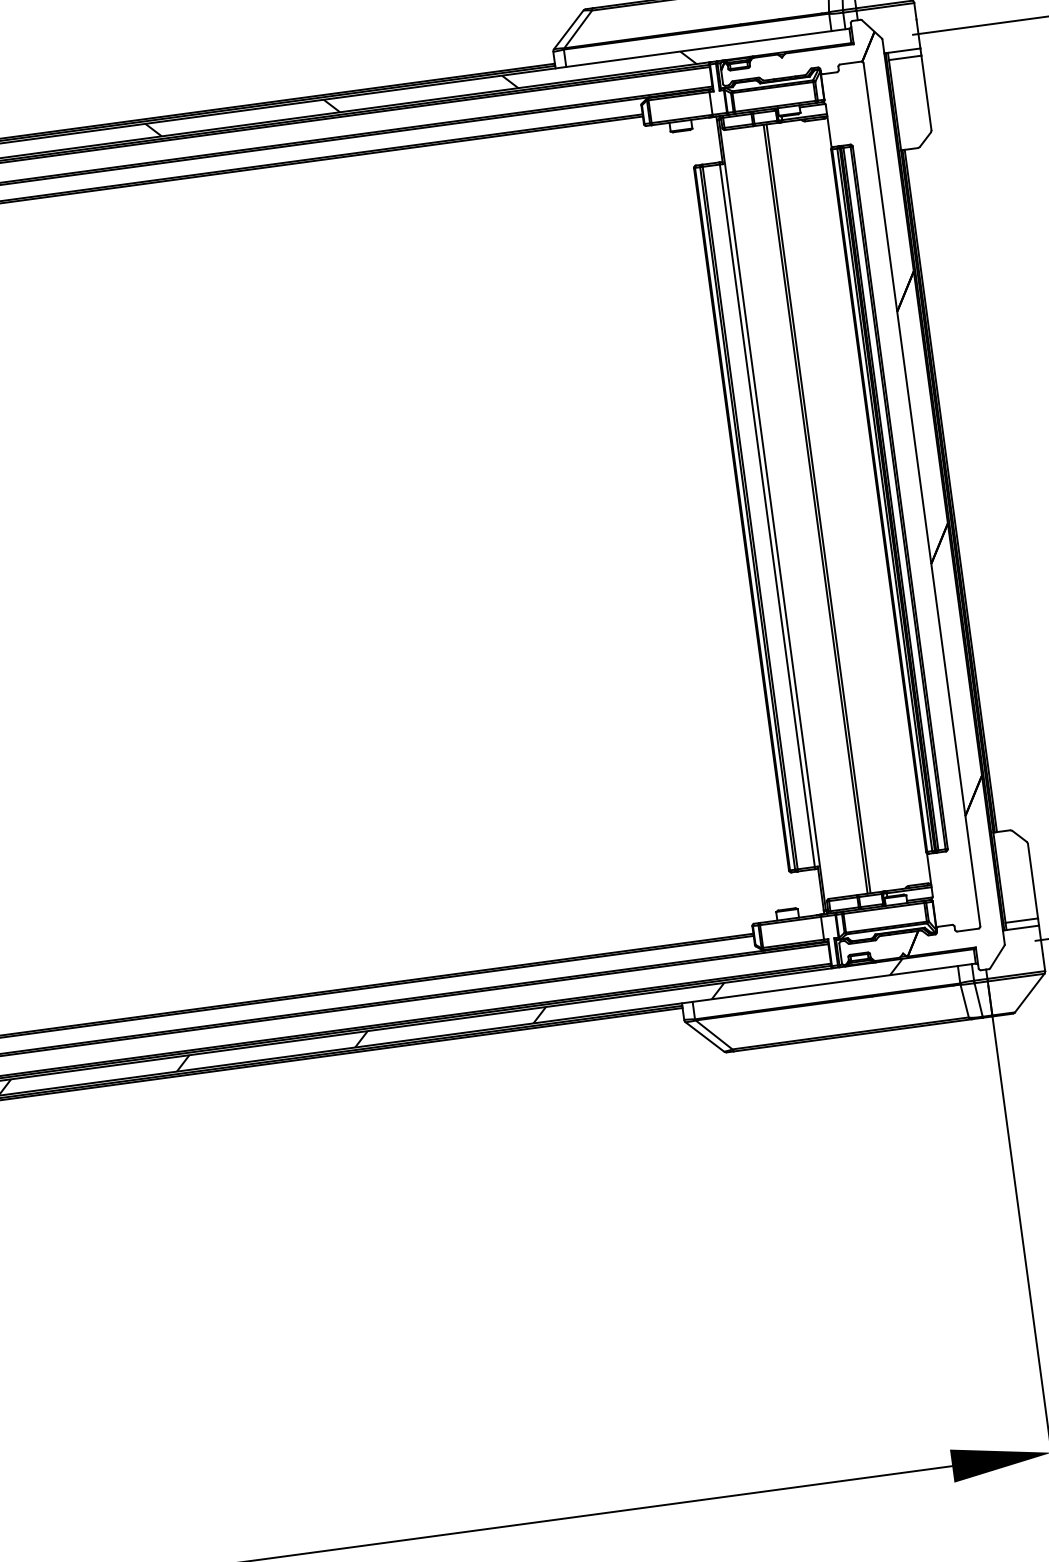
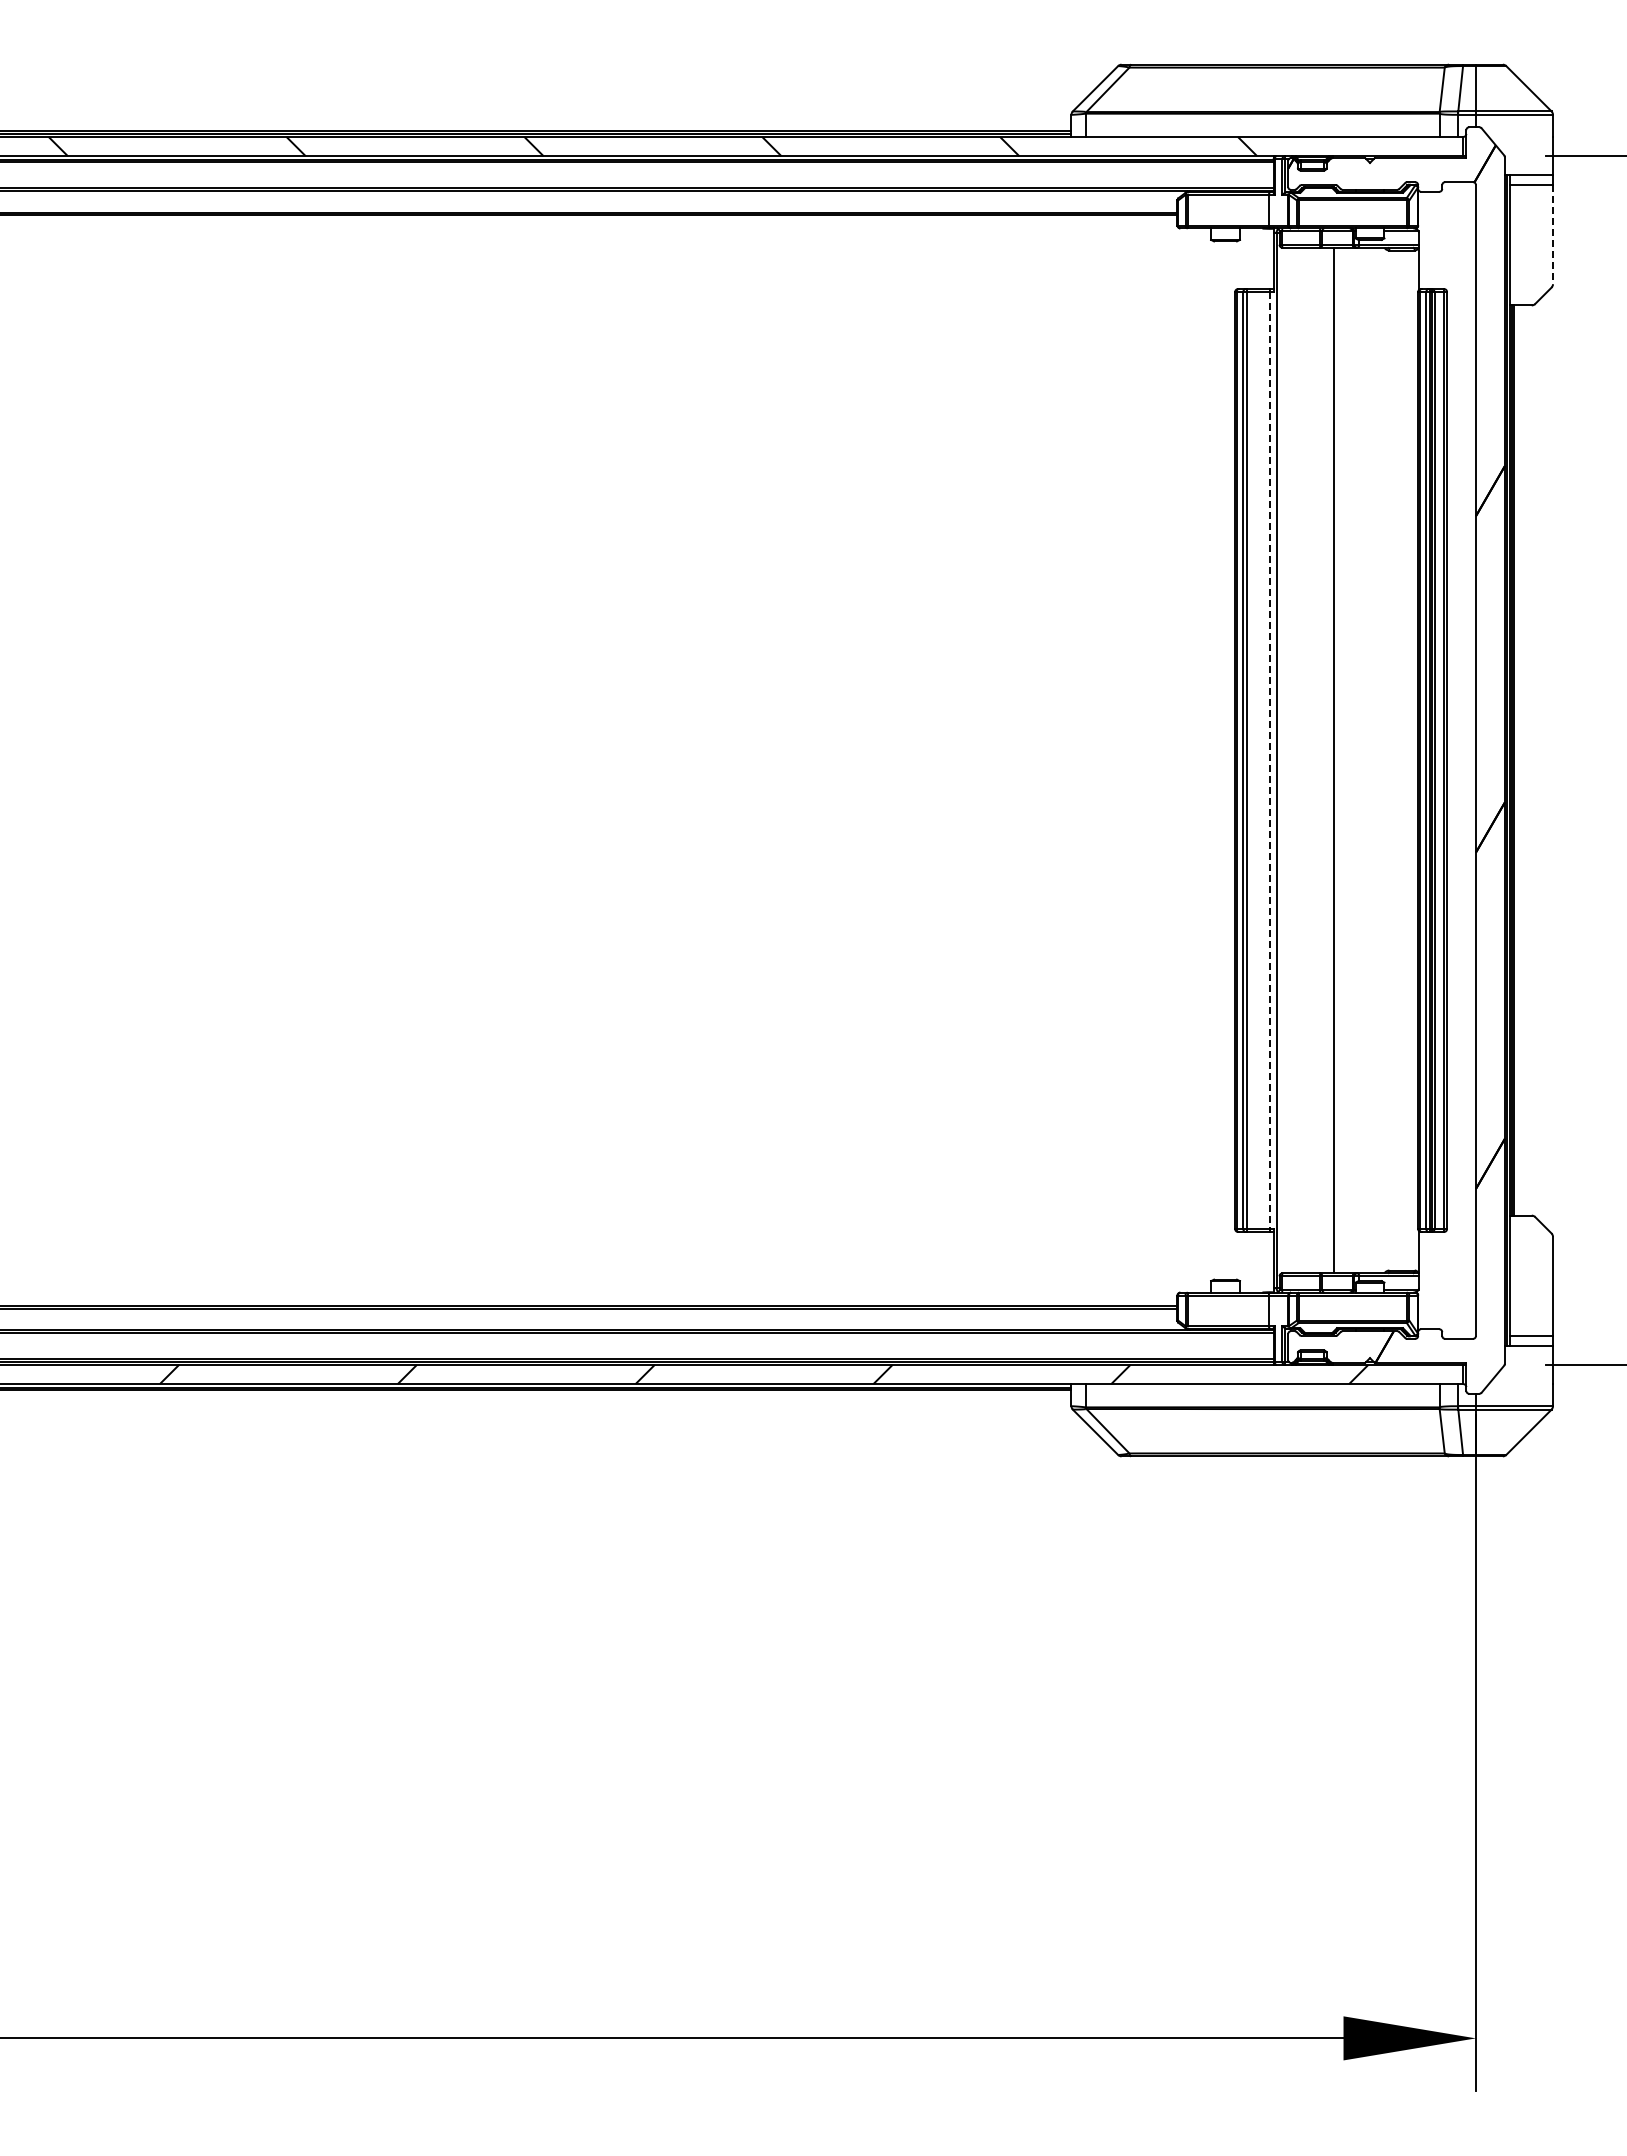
line: (926, 92) -> (1553, 234), solid -> dashed
line: (818, 508) -> (1337, 760), removed
line: (767, 515) -> (1269, 760), solid -> dashed

